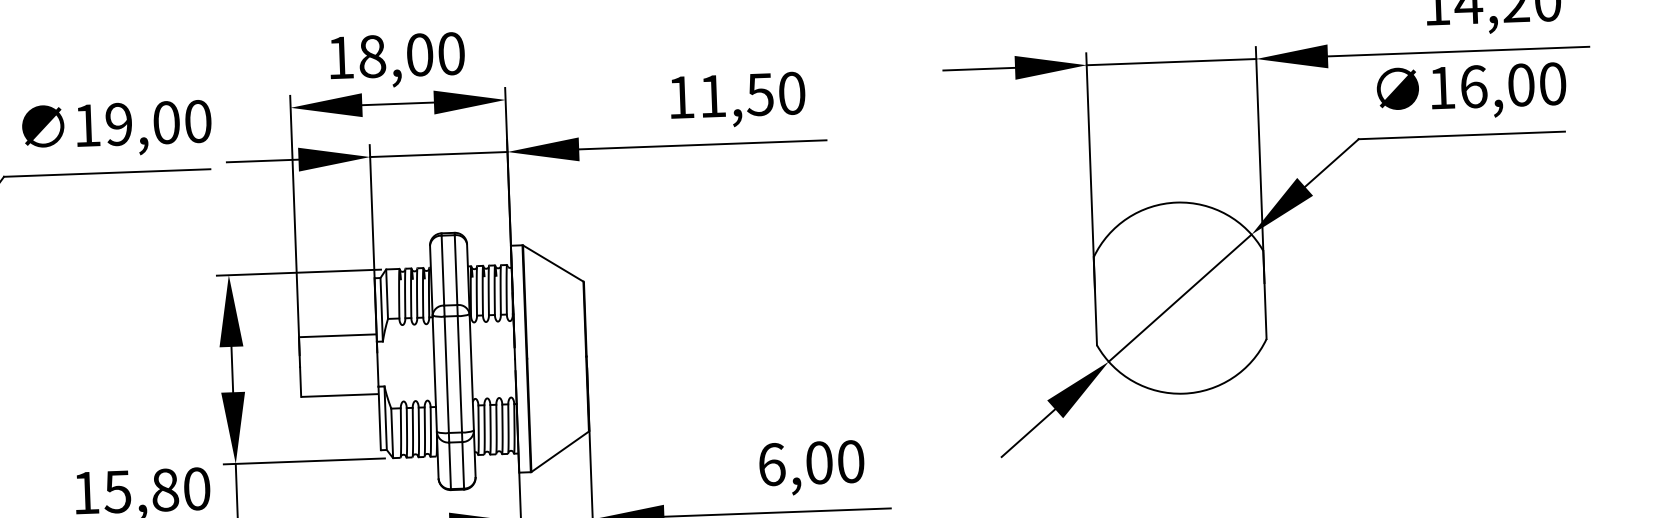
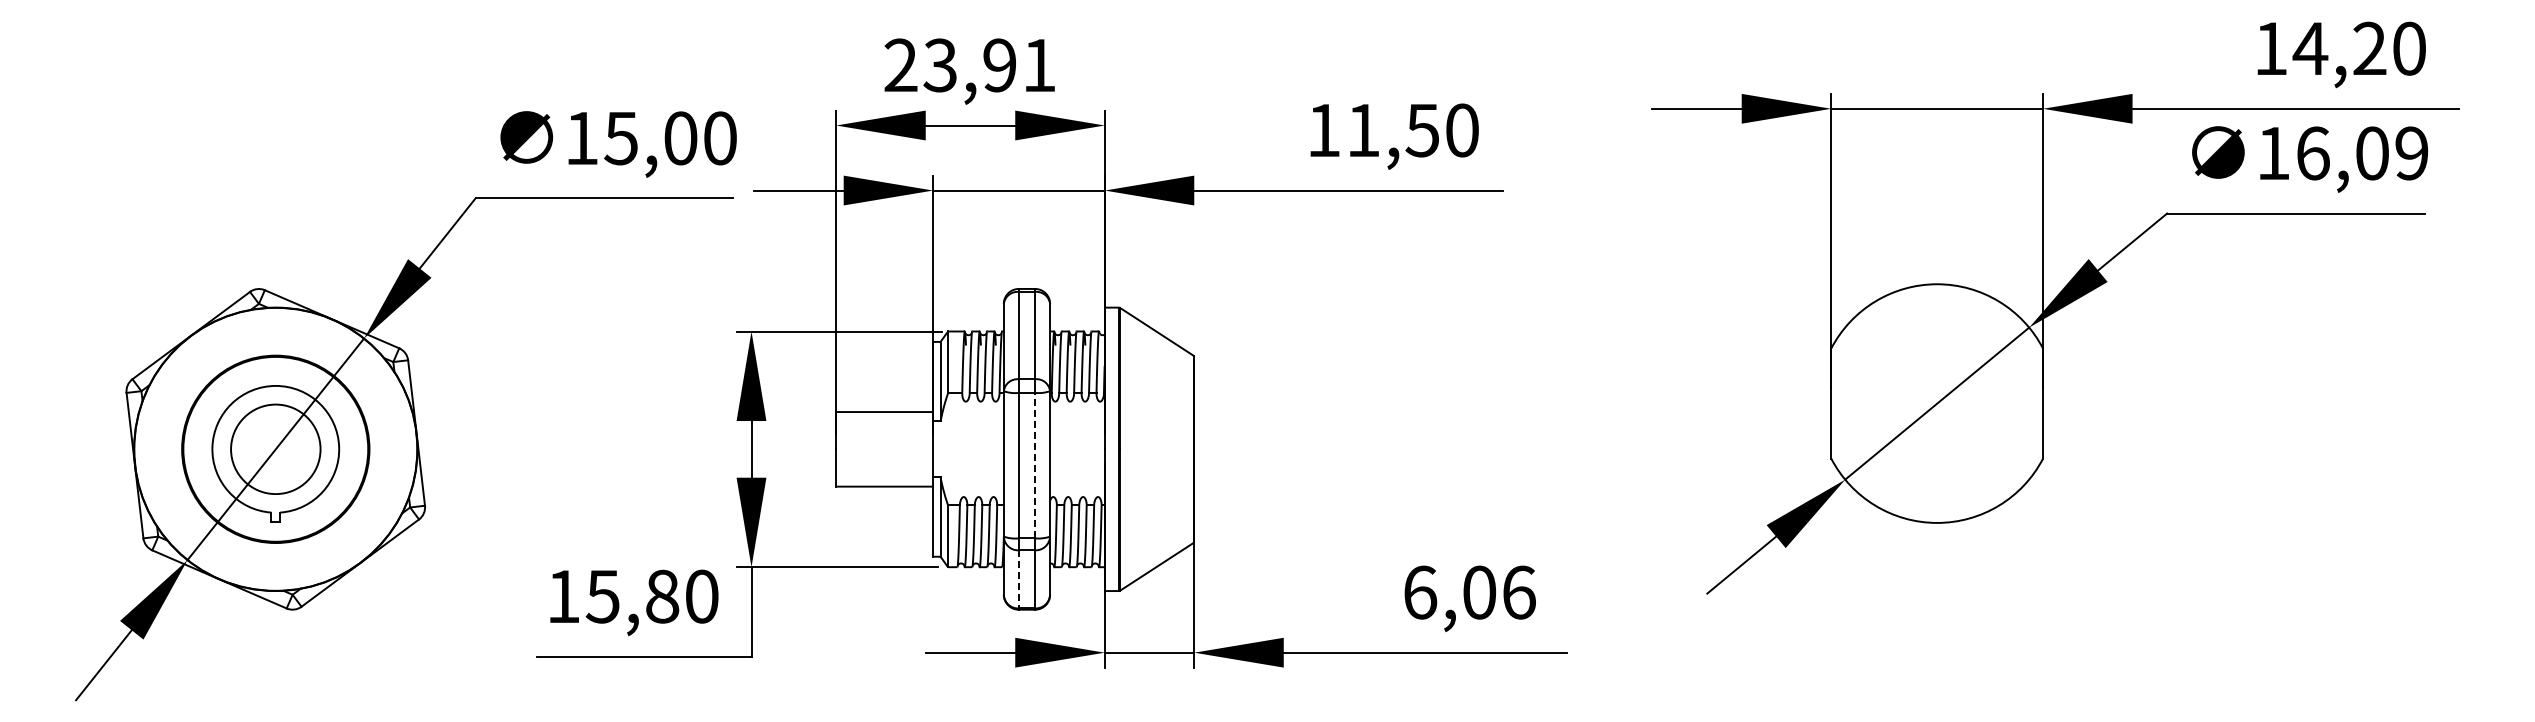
text: (395, 55) -> (969, 65), 18,00 -> 23,91
text: (1552, 83) -> (2411, 153), 16,00 -> 16,09
text: (118, 124) -> (620, 138), 19,00 -> 15,00
line: (460, 374) -> (1035, 465), solid -> dashed
text: (851, 461) -> (1519, 592), 6,00 -> 6,06
line: (449, 465) -> (1018, 579), solid -> dashed

